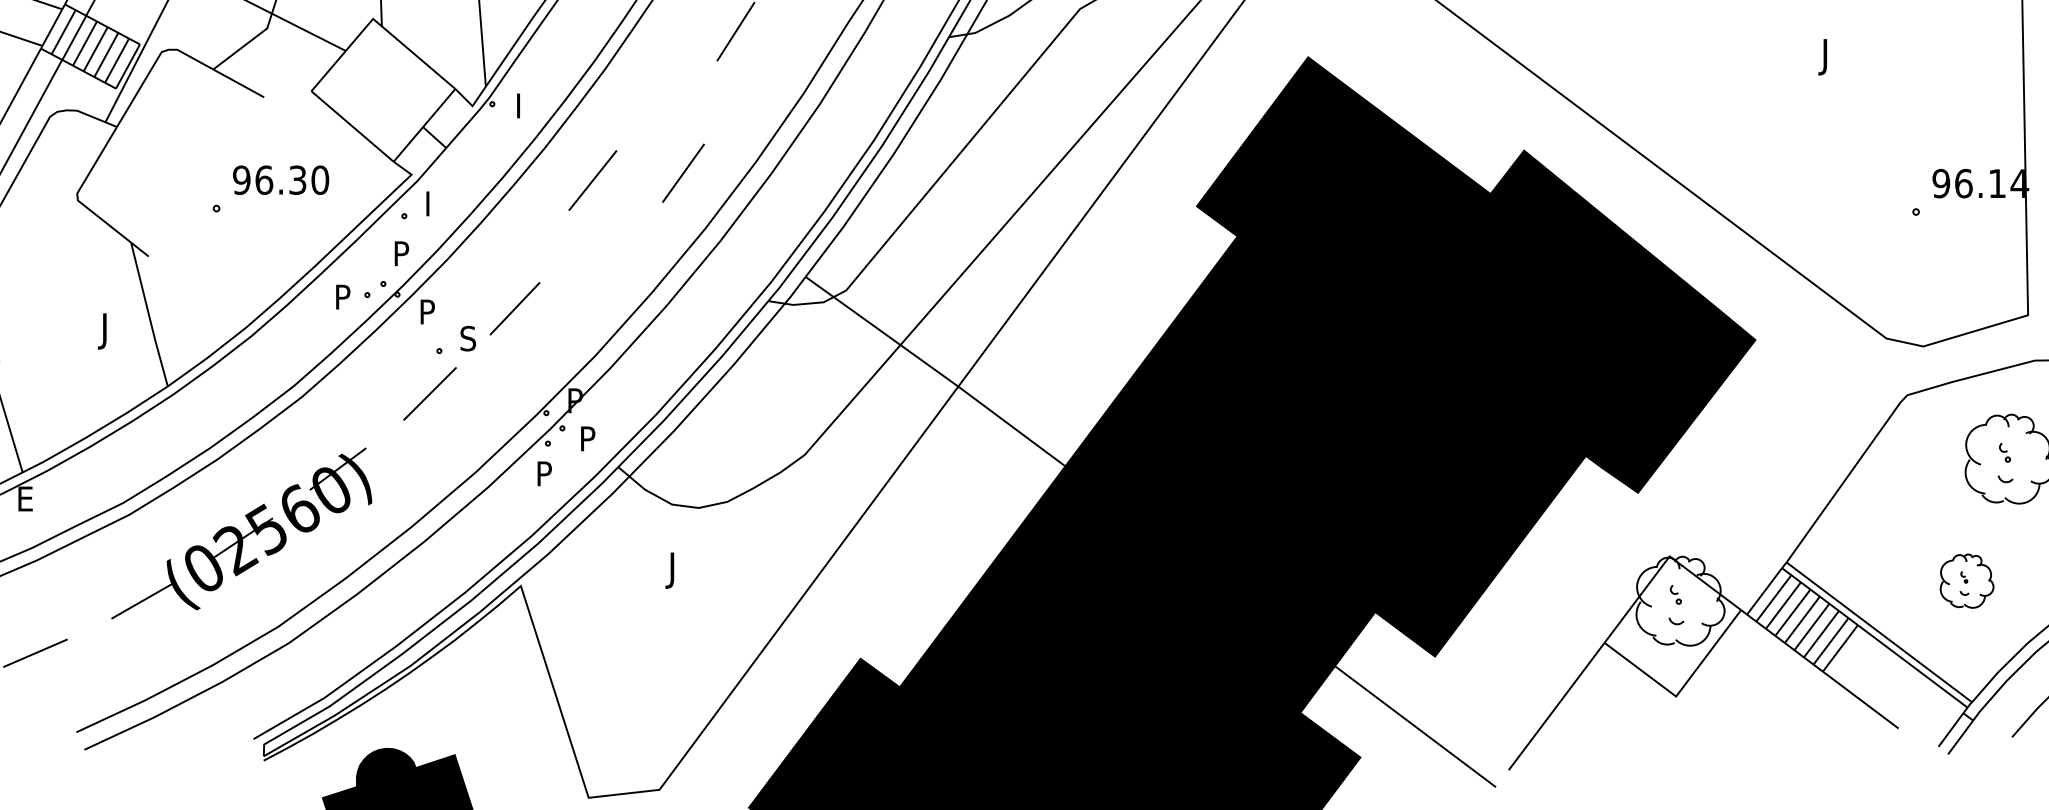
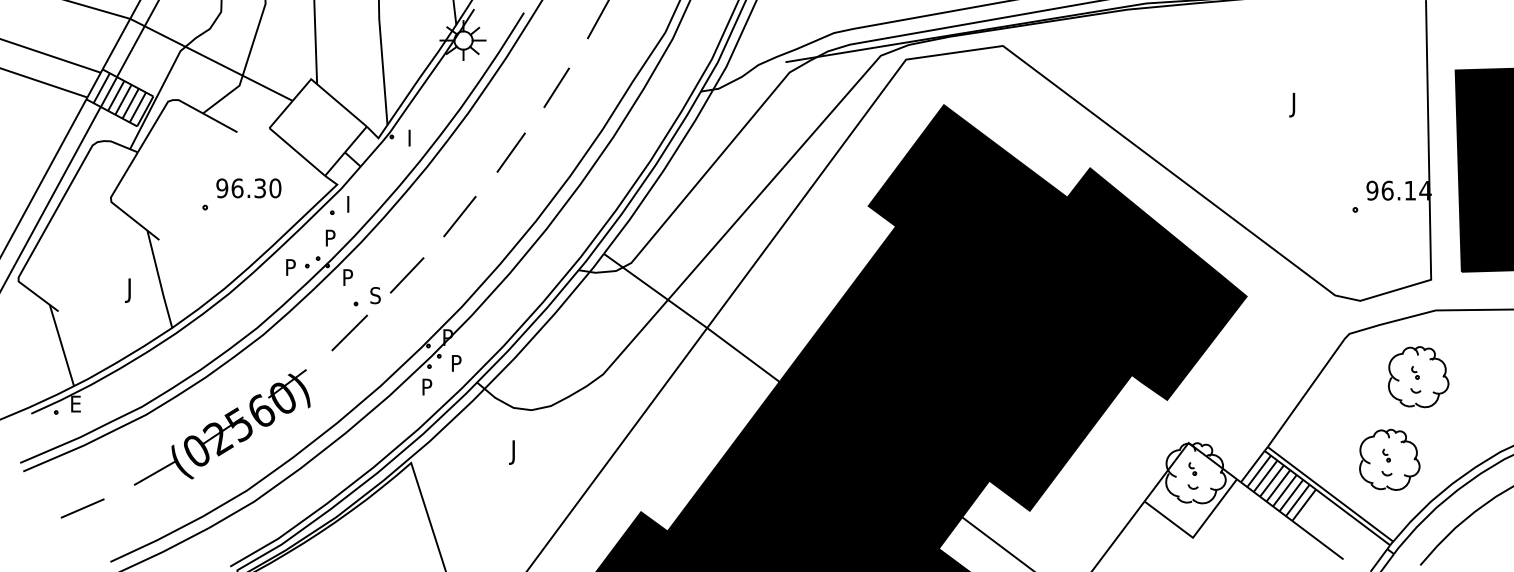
line: (682, 173) -> (510, 152), moved
line: (592, 180) -> (459, 216), moved
part: (1966, 580) -> (1389, 459), size x1.67

